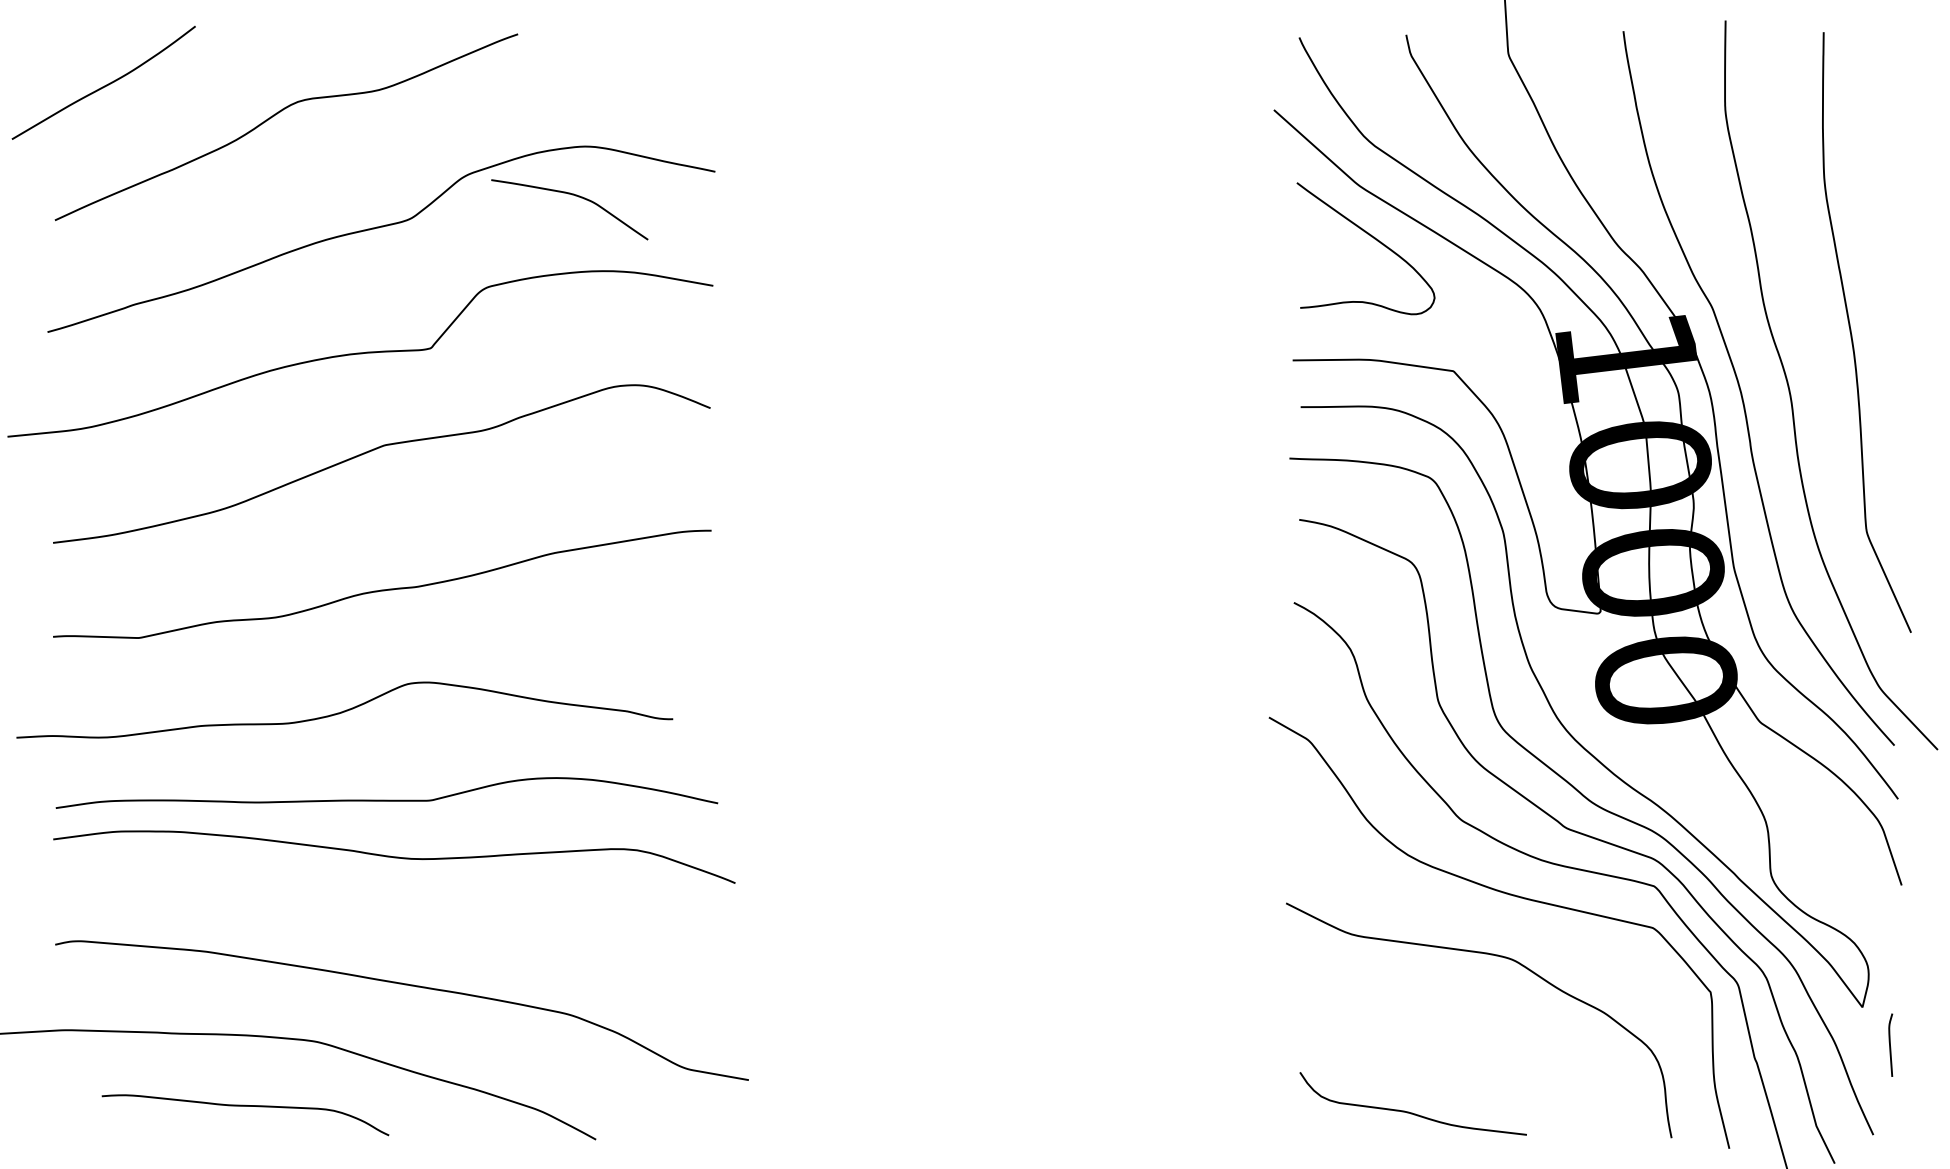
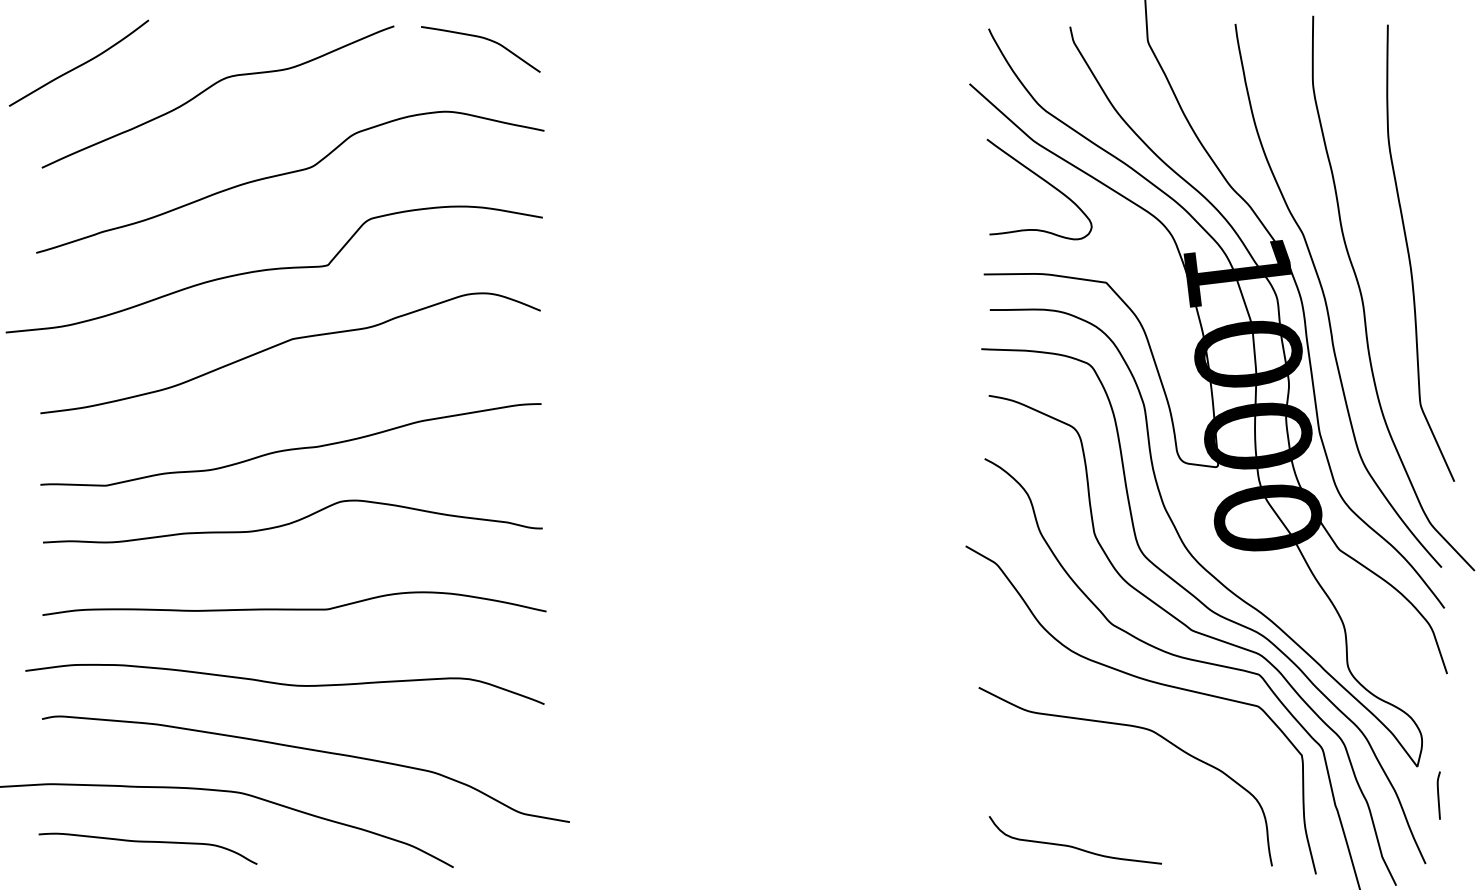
curve: (572, 195) -> (482, 38), moved
curve: (344, 710) -> (292, 521), moved
curve: (394, 856) -> (285, 683), moved
curve: (245, 1106) -> (148, 842), moved

